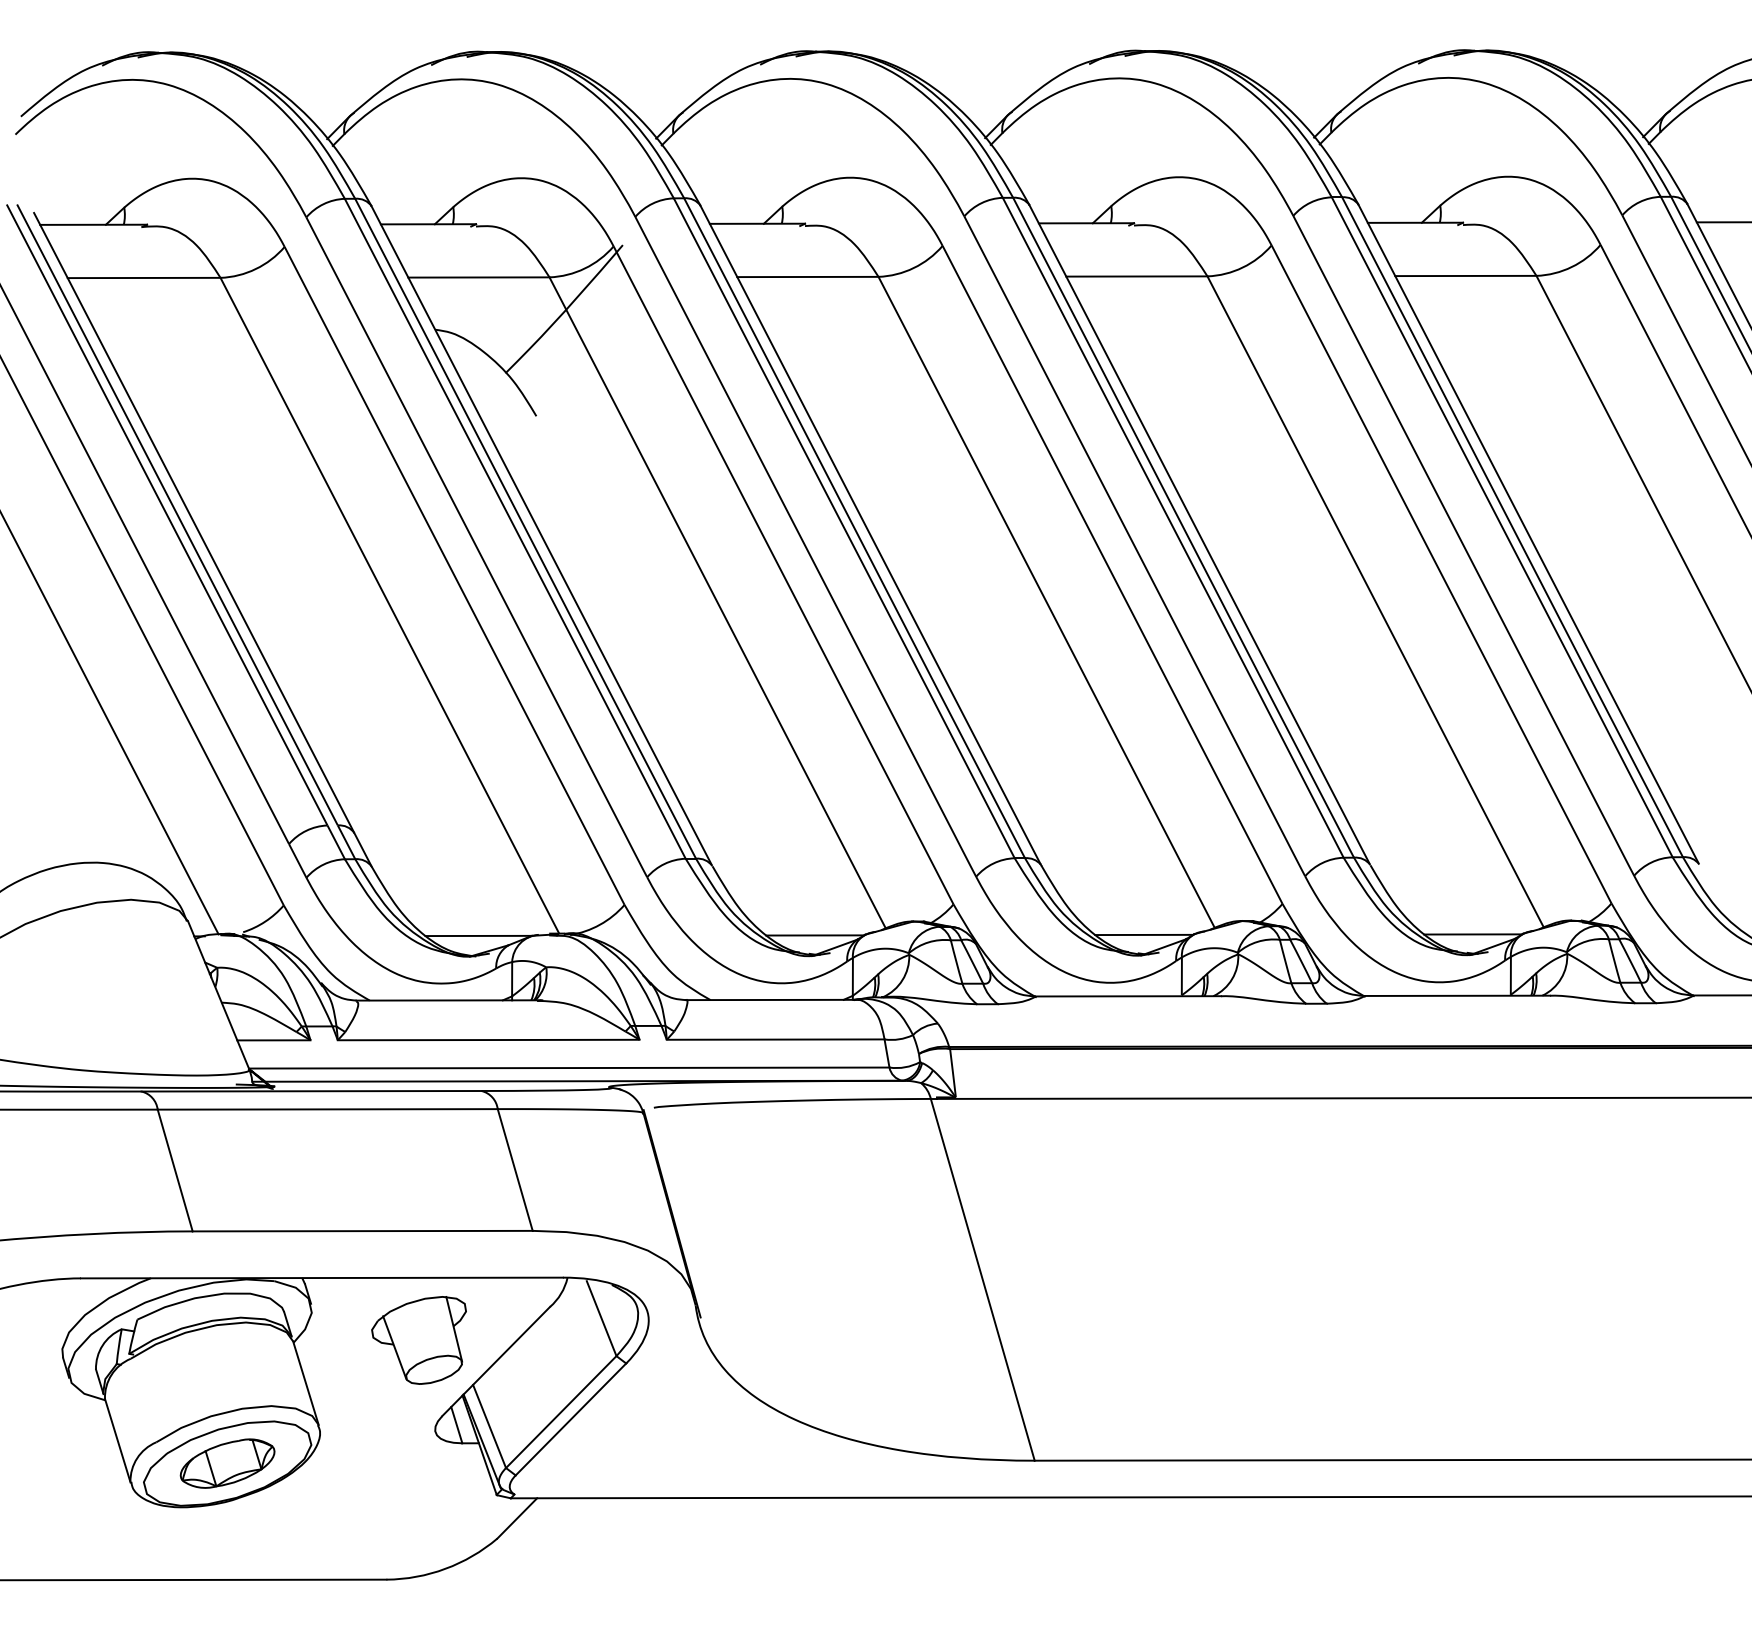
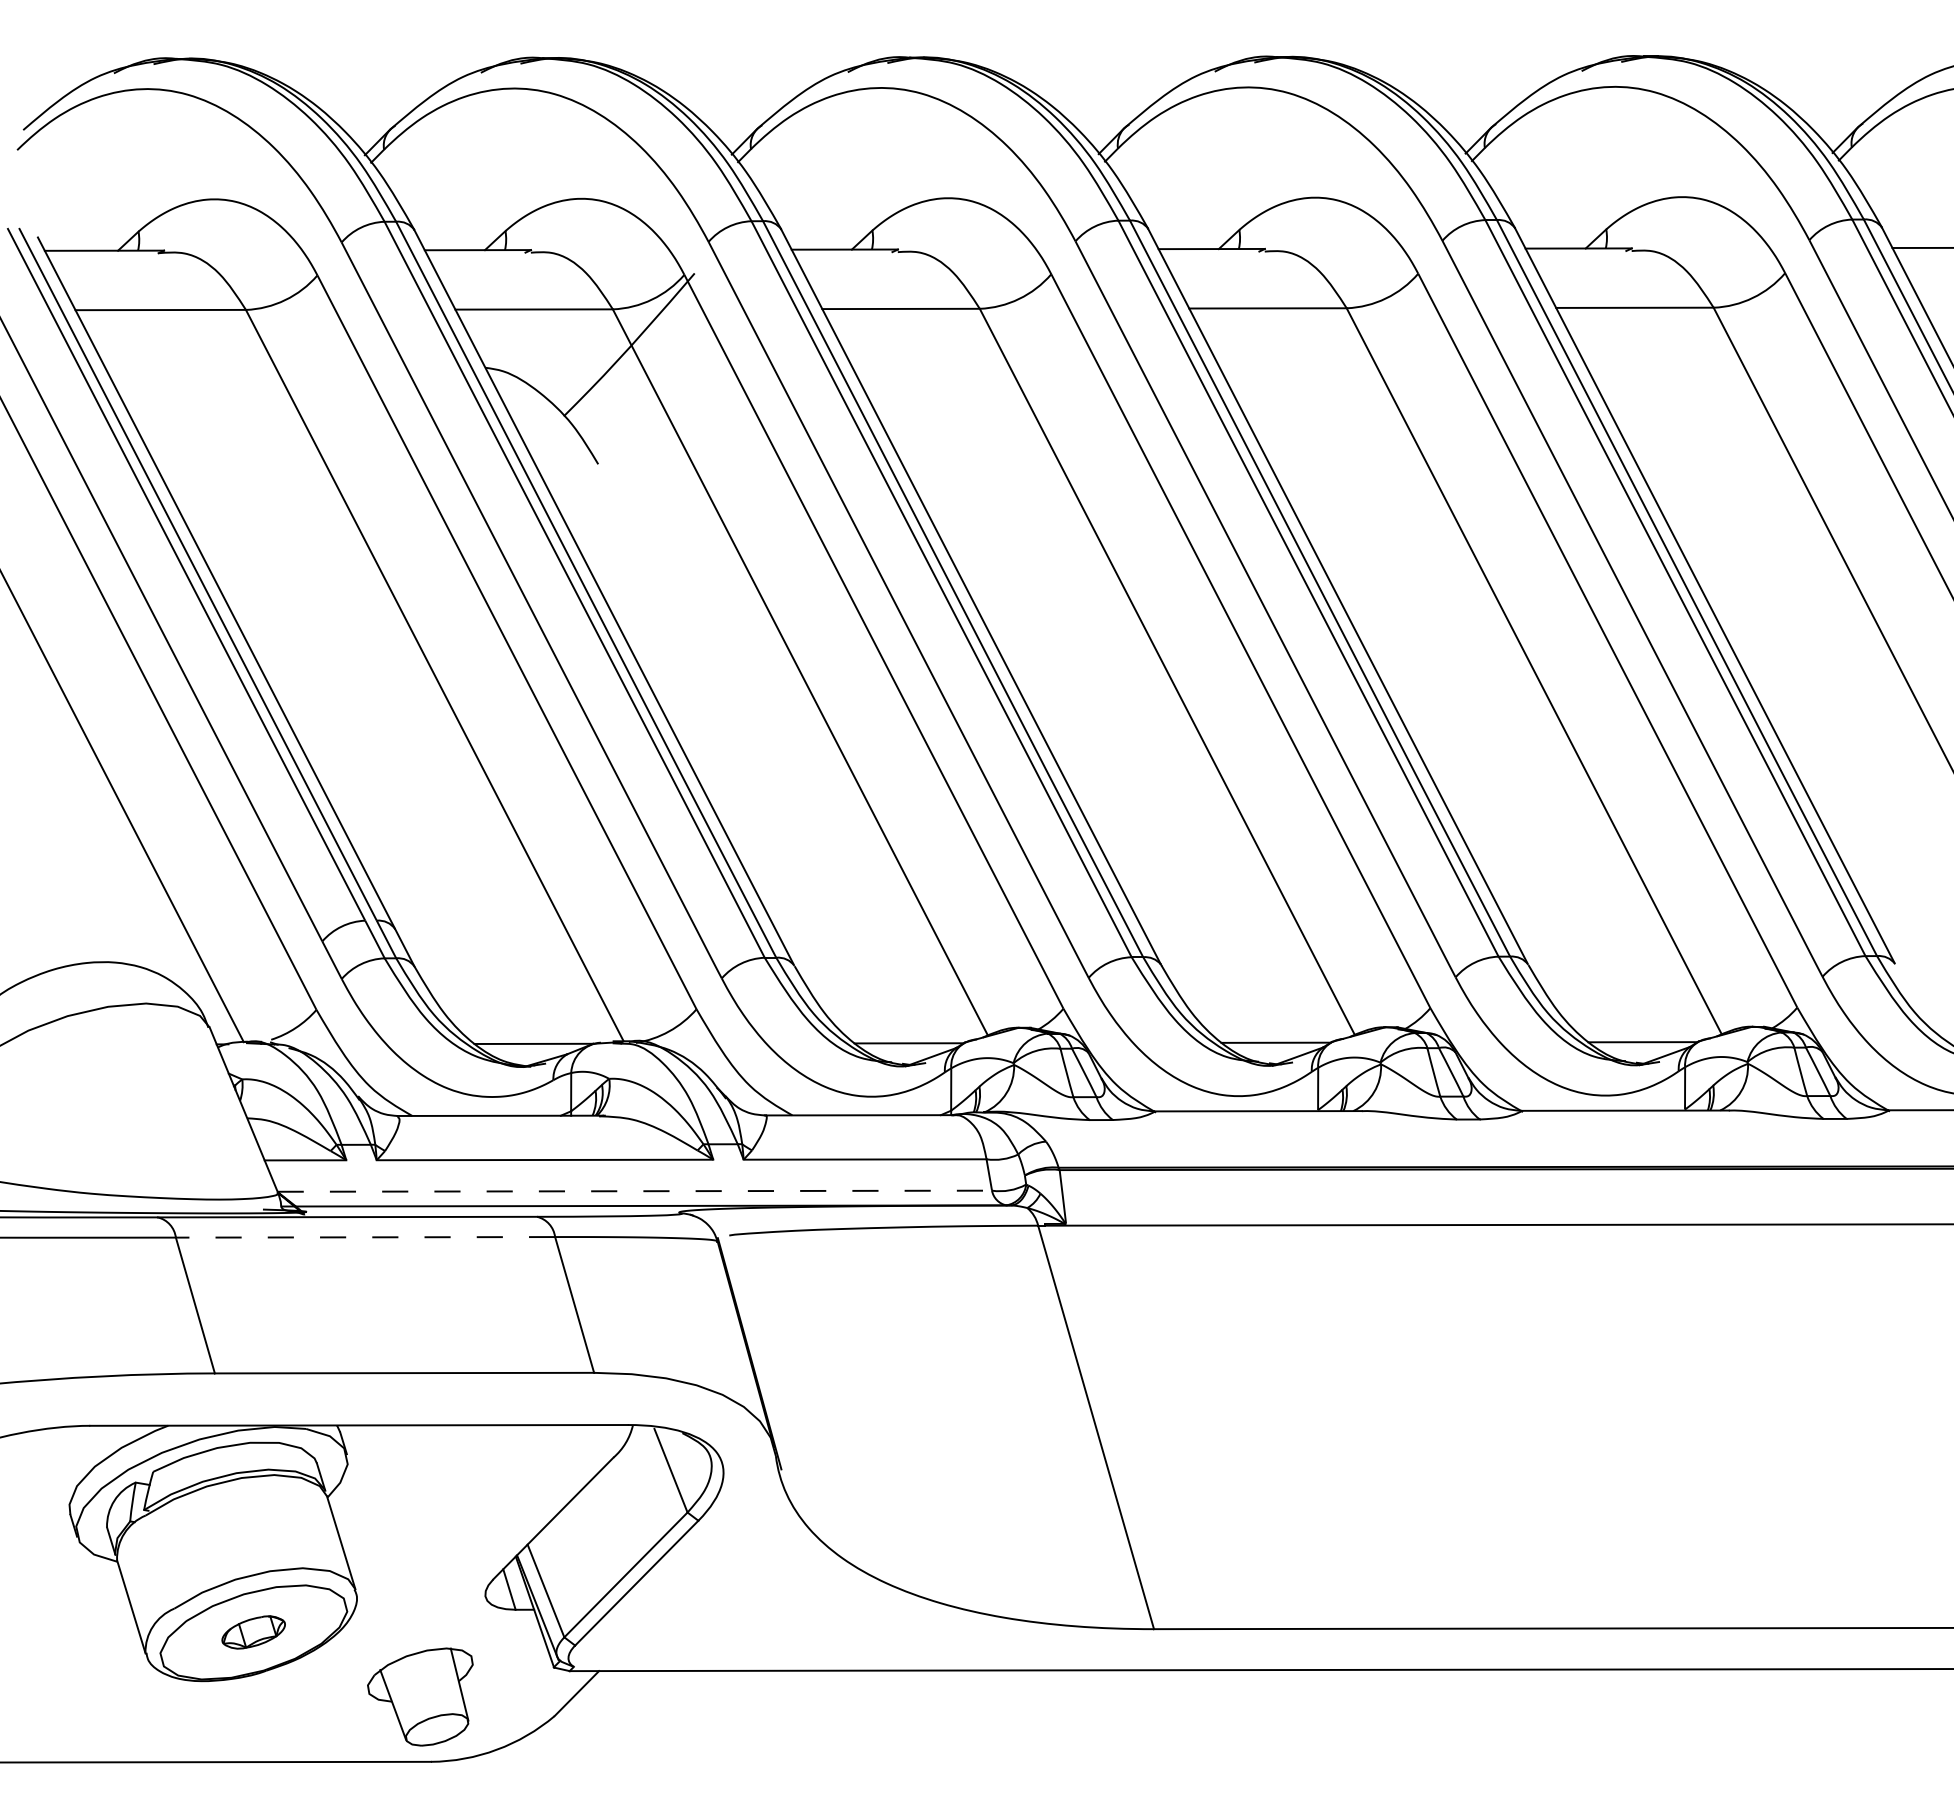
line: (569, 1068) -> (635, 1191), solid -> dashed
line: (327, 1109) -> (365, 1237), solid -> dashed
part: (419, 1339) -> (420, 1696), moved
part: (227, 1463) -> (253, 1632), size x0.6

